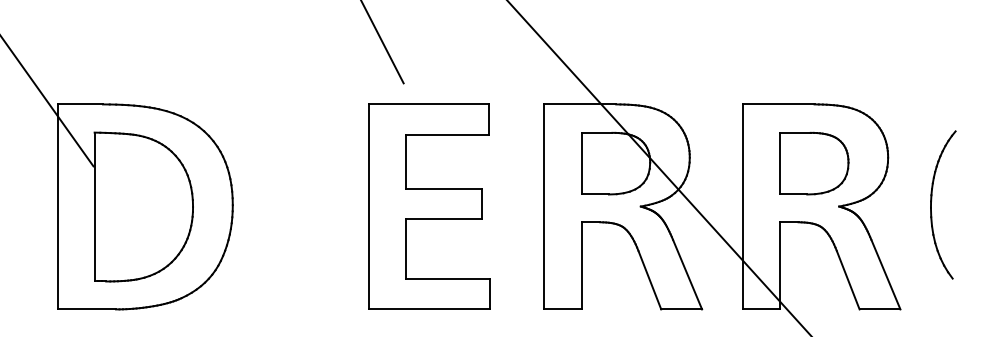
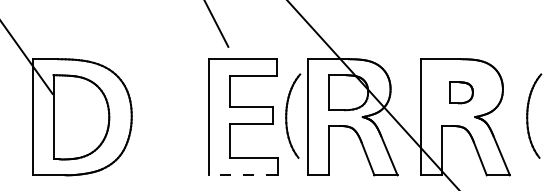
part: (814, 163) -> (461, 92), size x0.6
part: (518, 203) -> (293, 115), added
line: (428, 309) -> (242, 175), solid -> dashed

